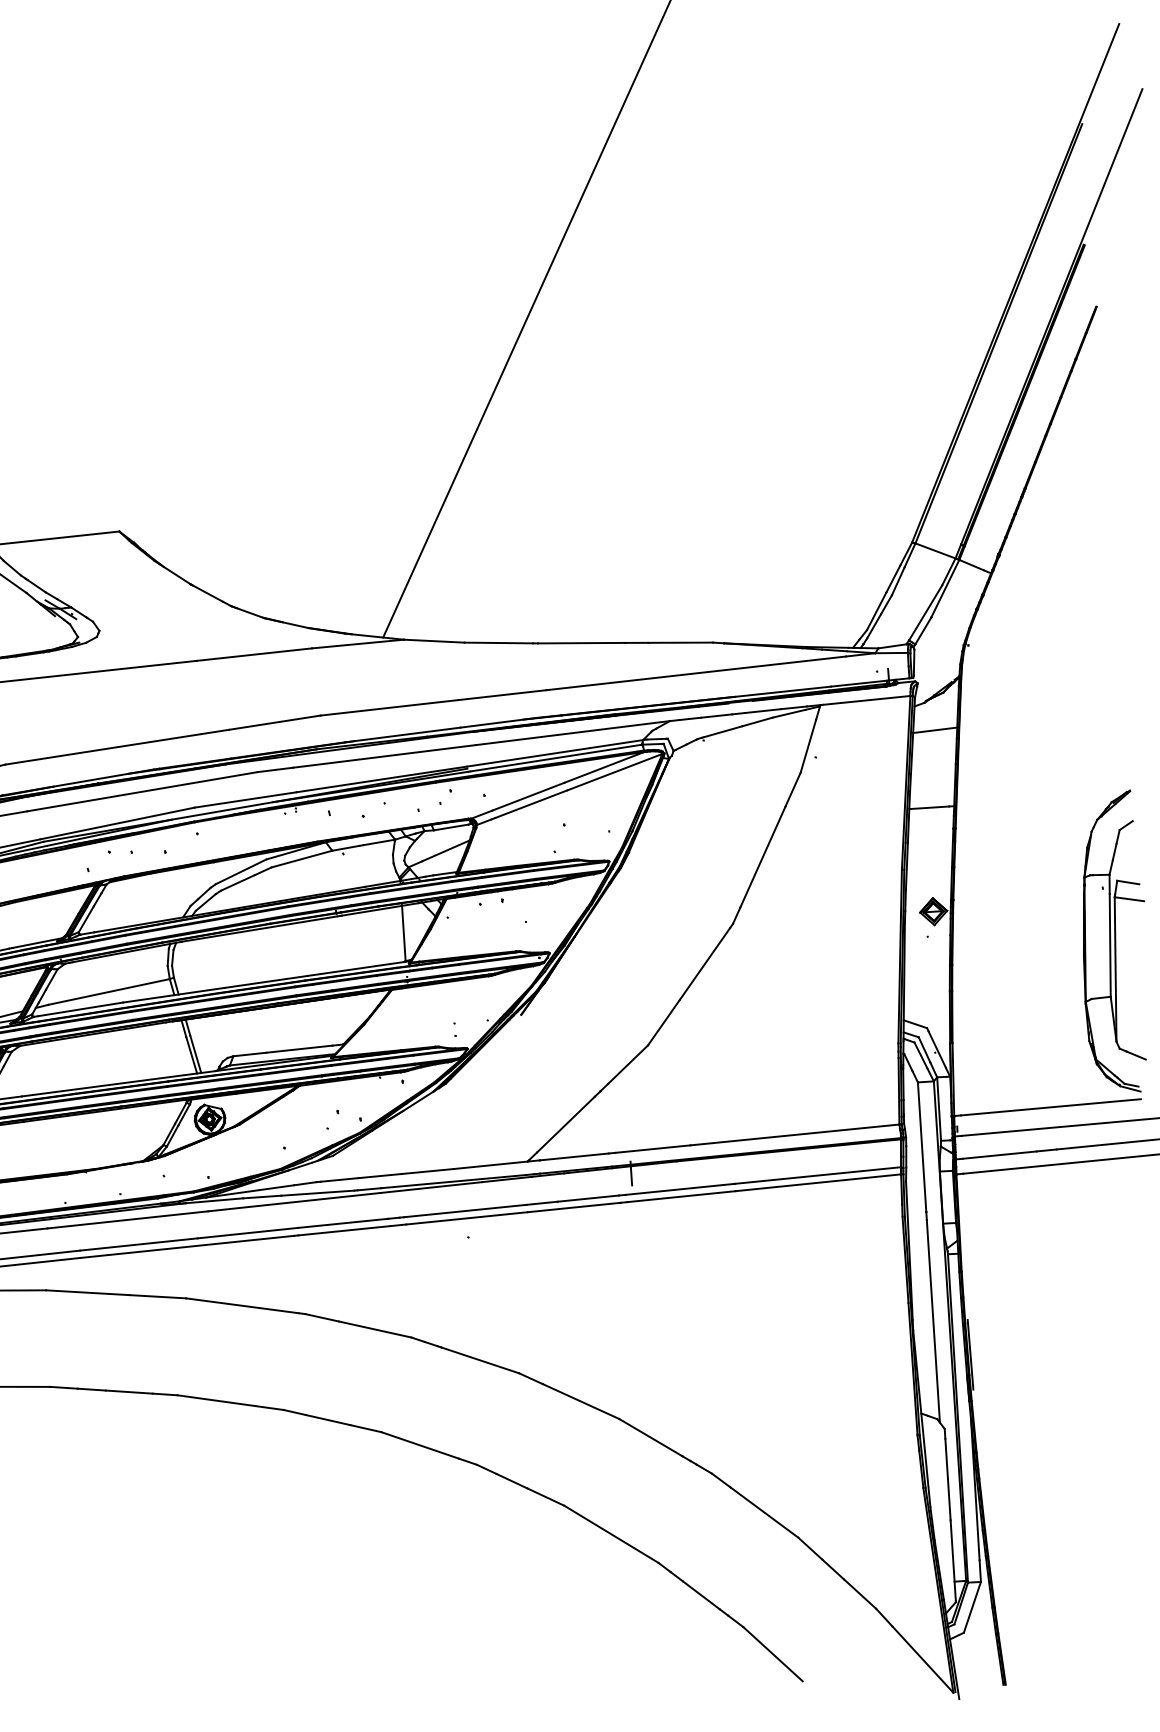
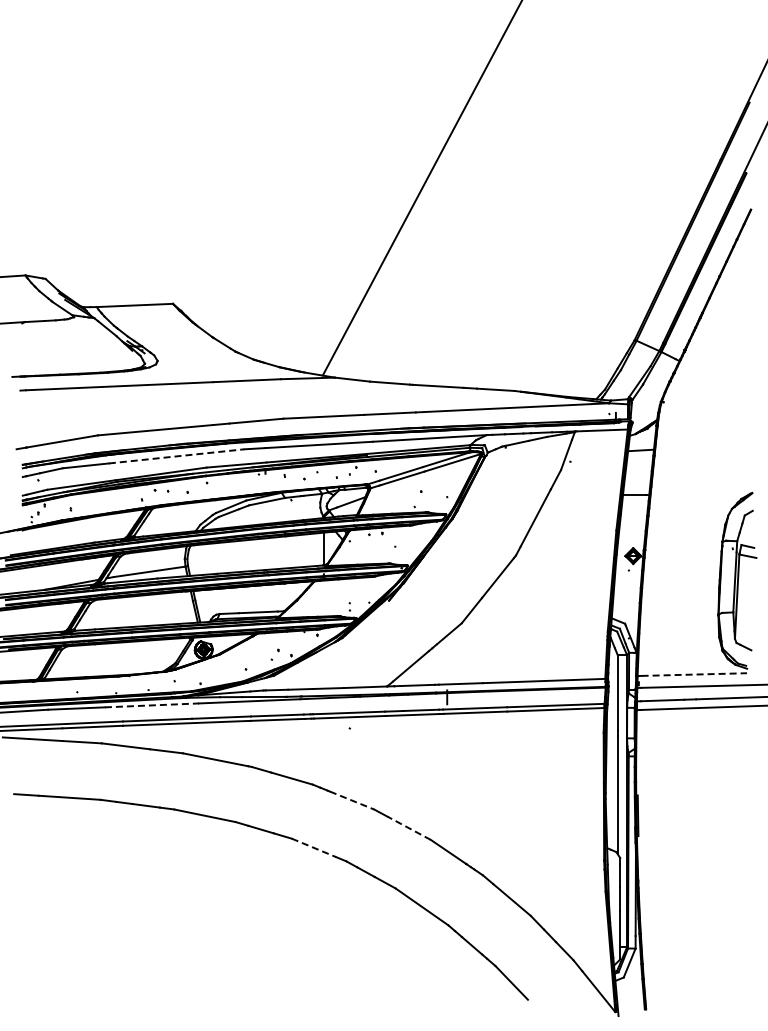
line: (143, 791) -> (177, 456), solid -> dashed
line: (1051, 1107) -> (694, 674), solid -> dashed
line: (128, 1220) -> (152, 705), solid -> dashed
line: (480, 1360) -> (352, 800), solid -> dashed
line: (581, 1401) -> (409, 828), solid -> dashed
line: (419, 1444) -> (313, 847), solid -> dashed

